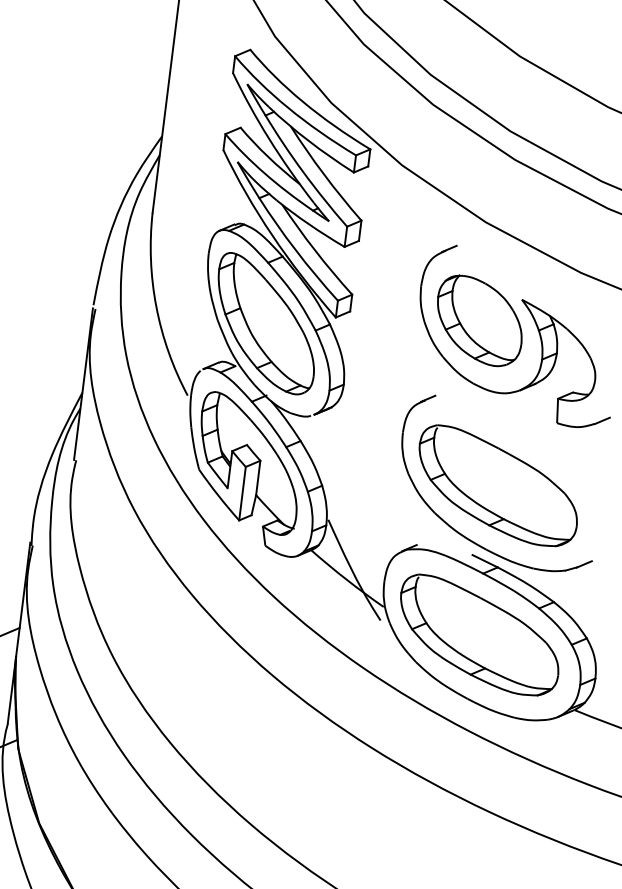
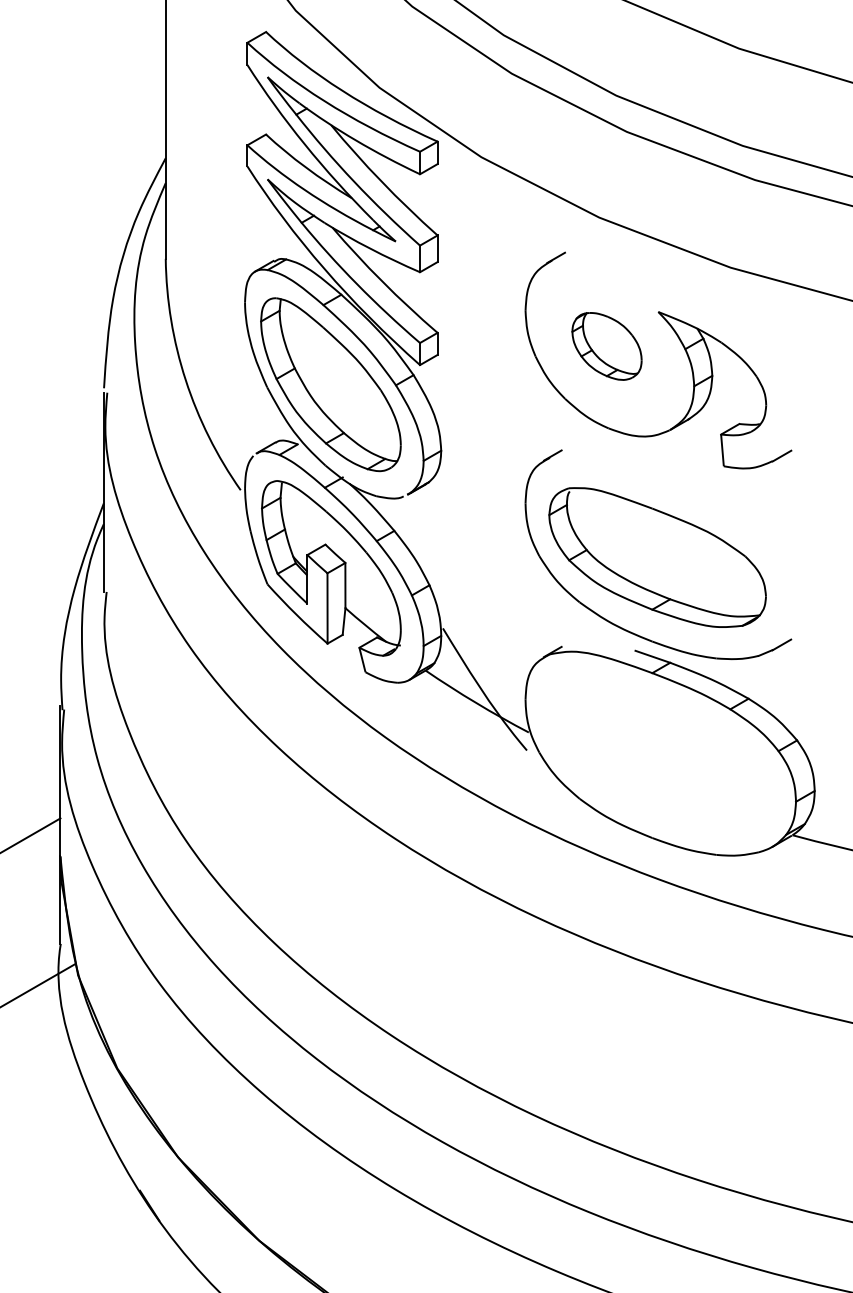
part: (479, 321) -> (606, 346), size x0.6
part: (479, 635) -> (657, 753), removed

